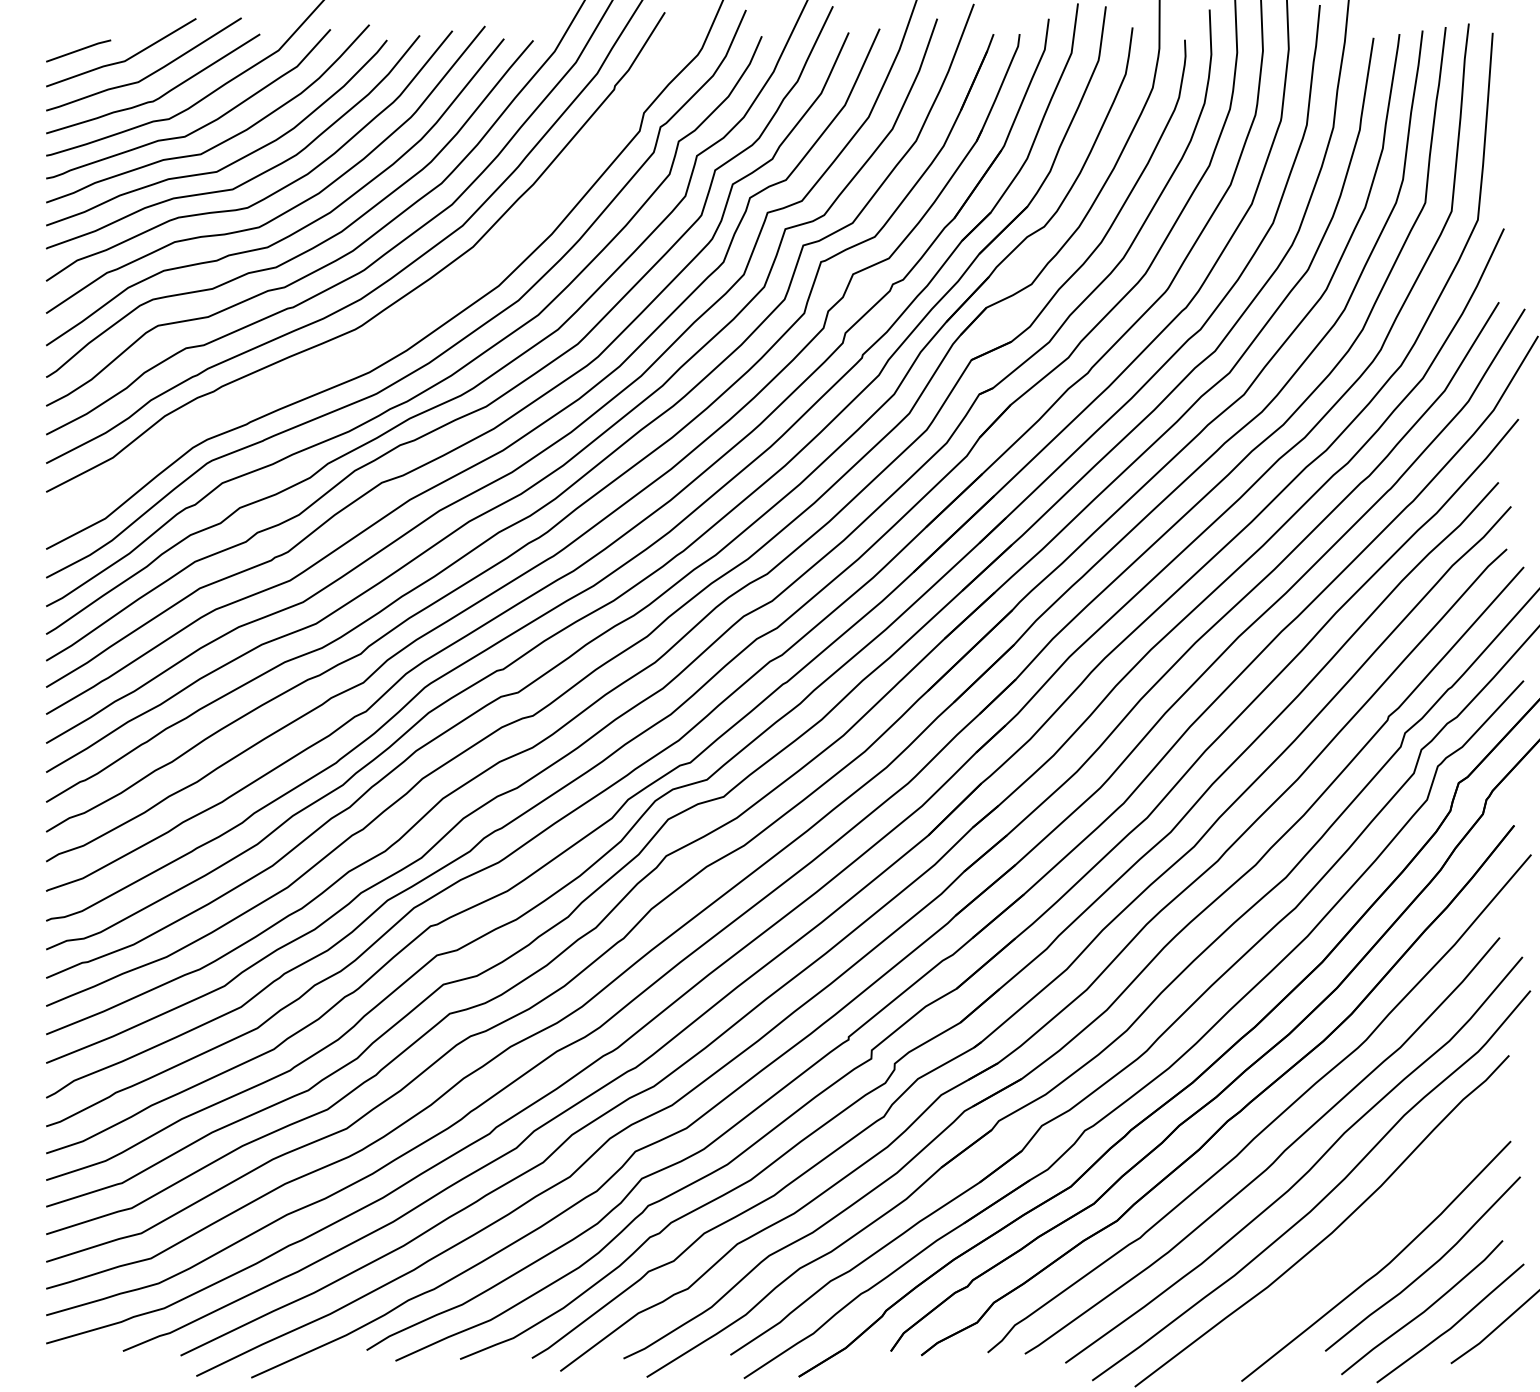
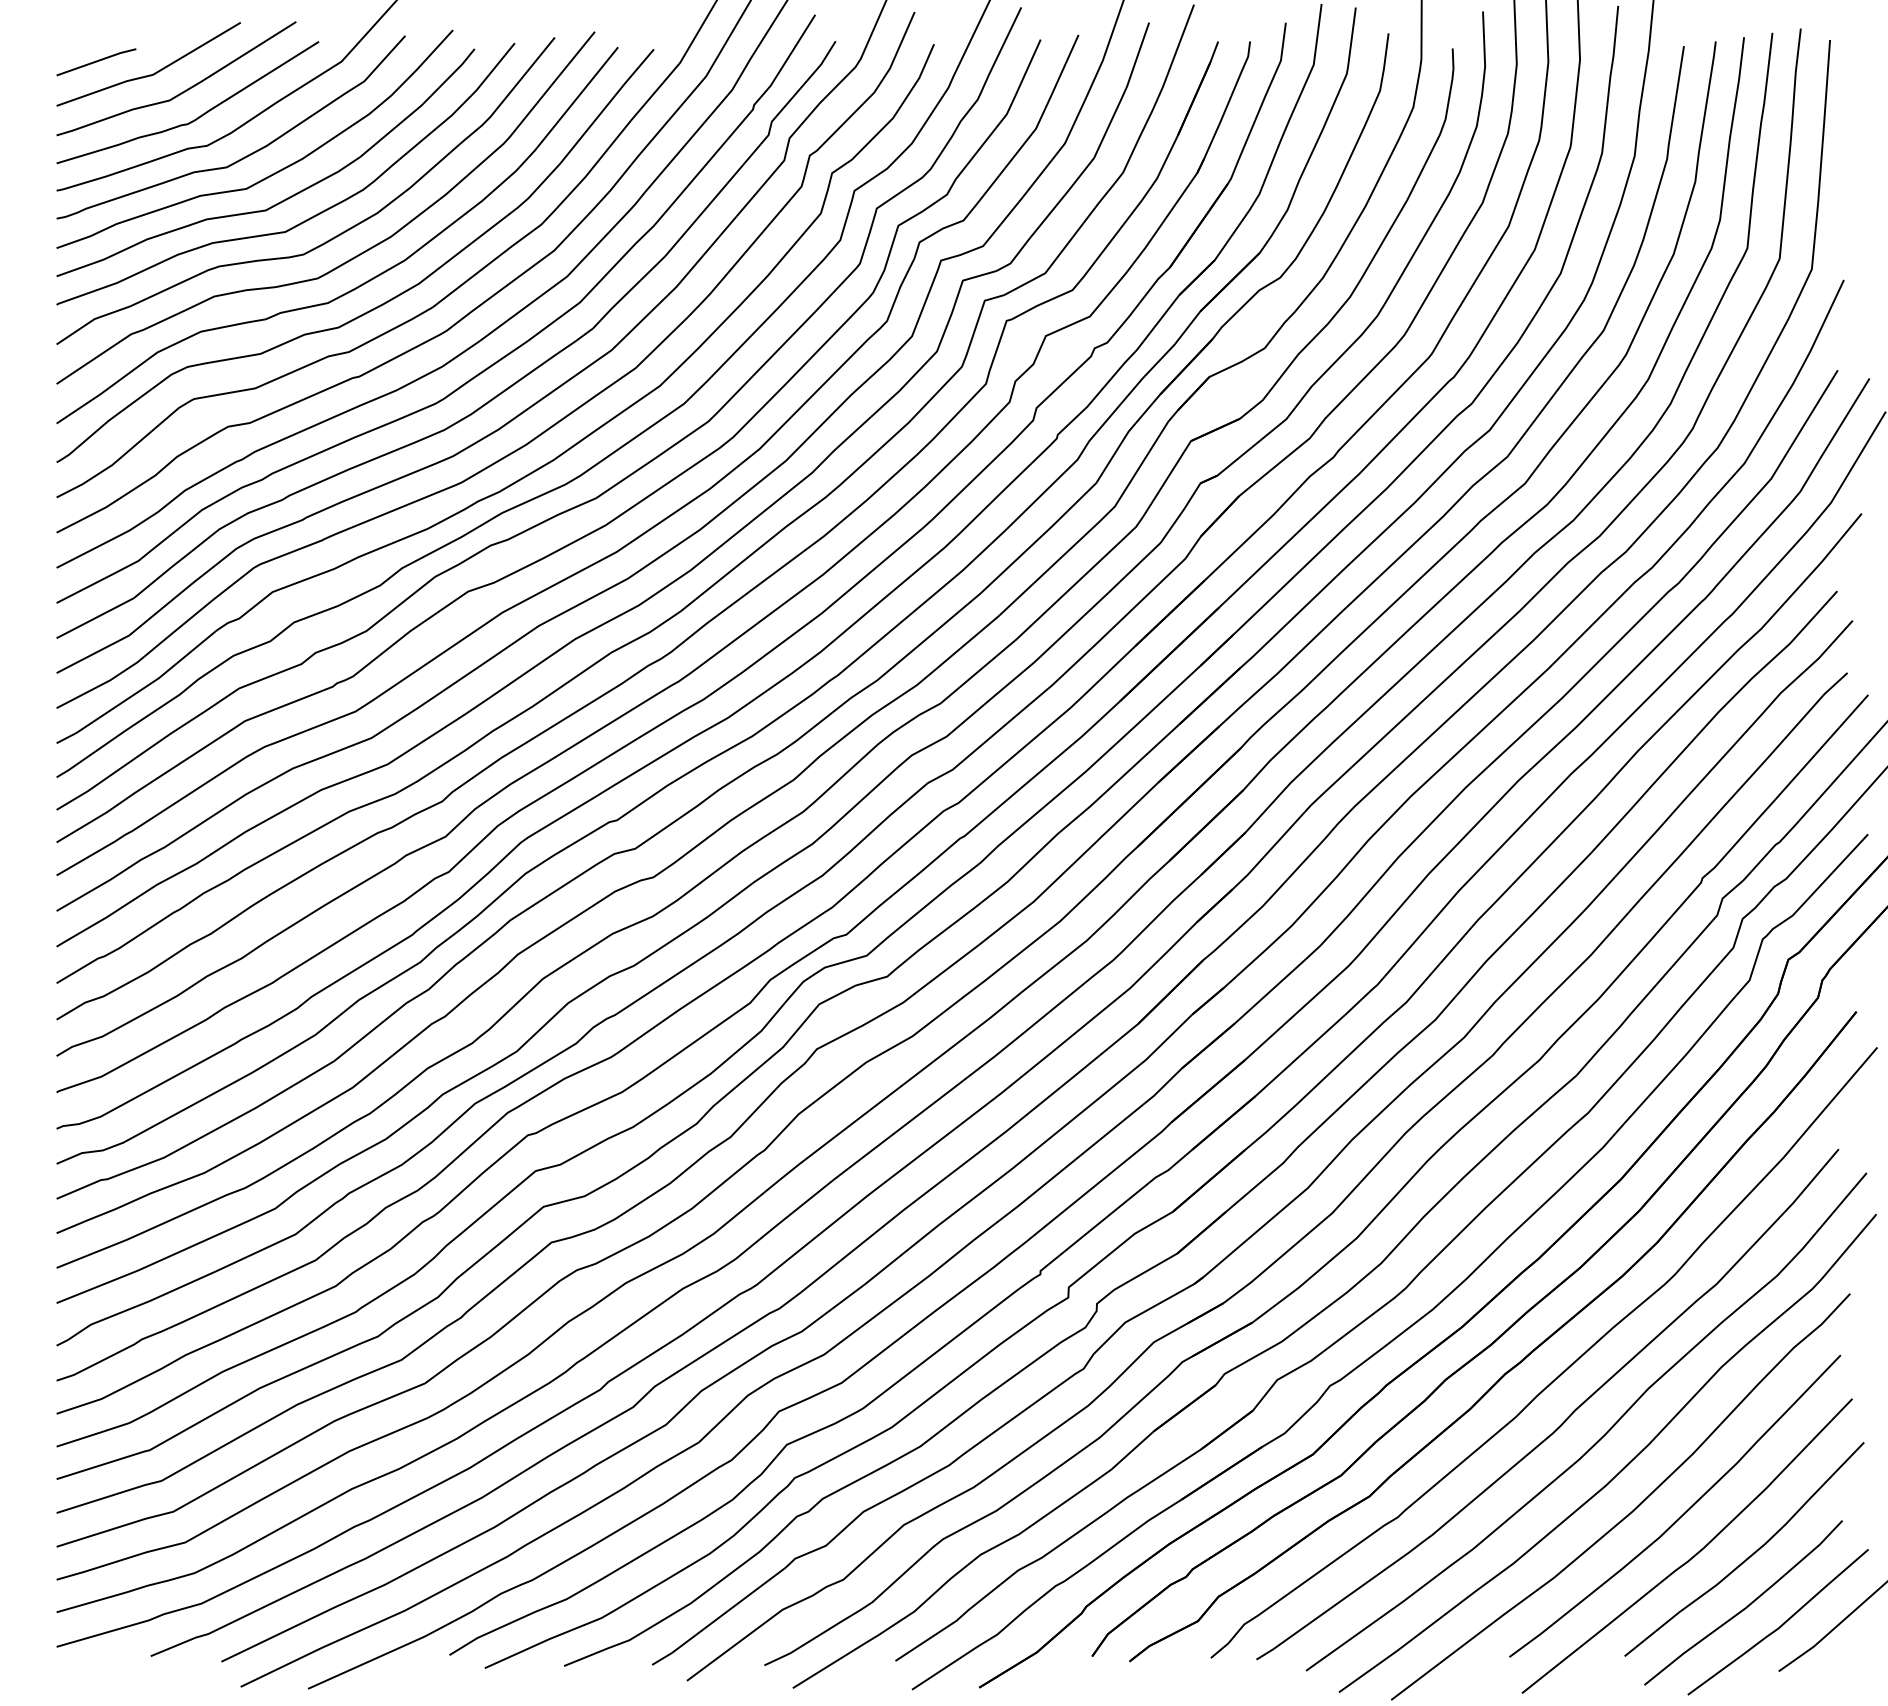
curve: (400, 325) -> (491, 398), added
curve: (1373, 1234) -> (1683, 1513), added

